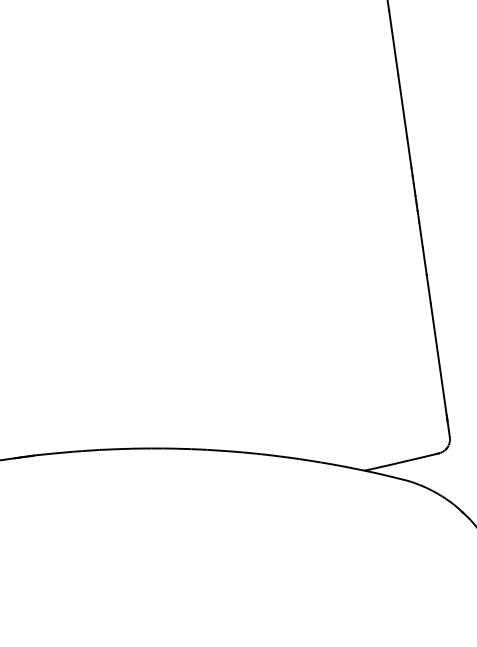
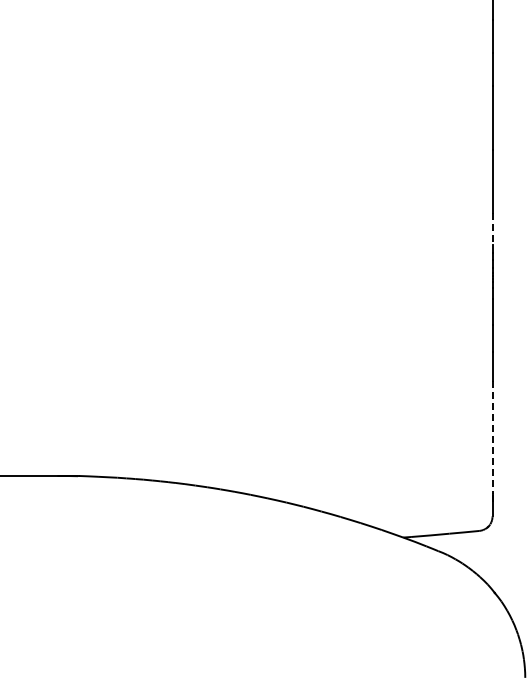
line: (409, 153) -> (492, 229), solid -> dashed
line: (438, 360) -> (492, 438), solid -> dashed

